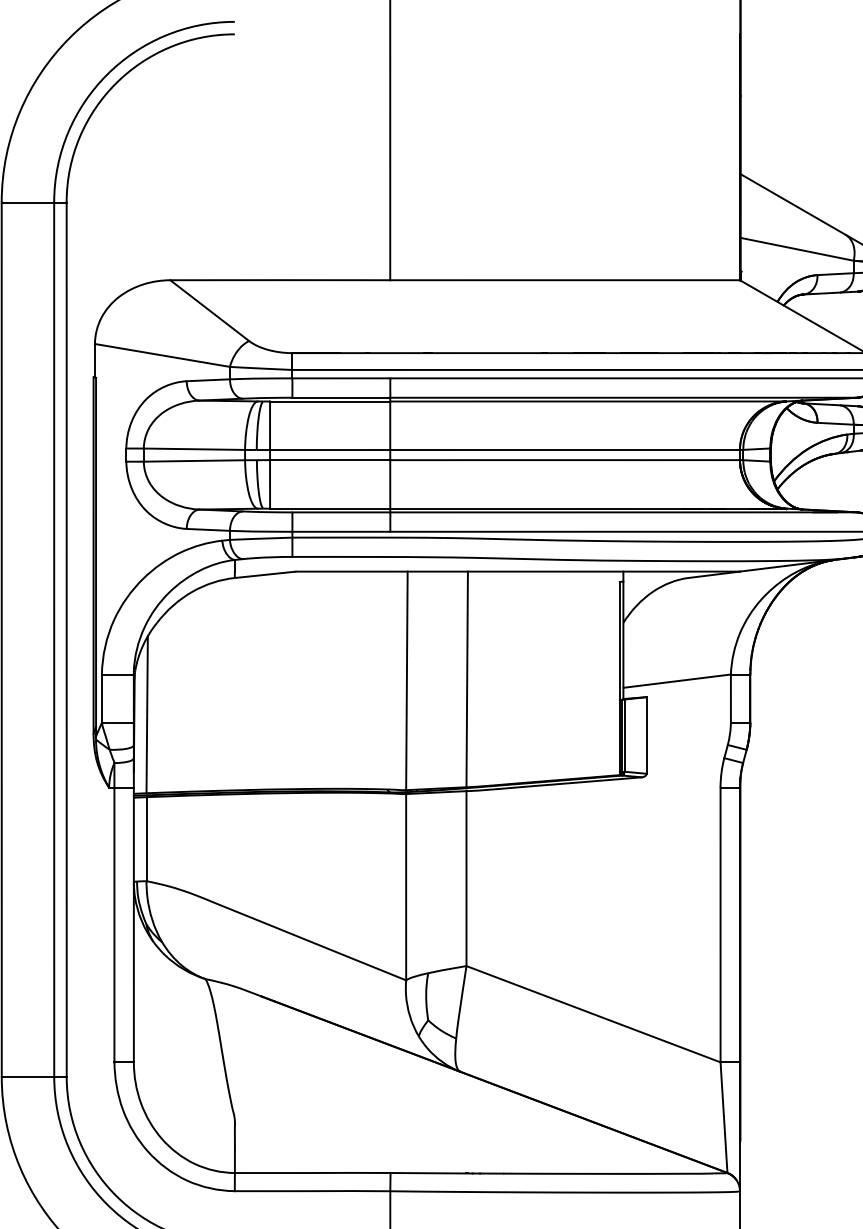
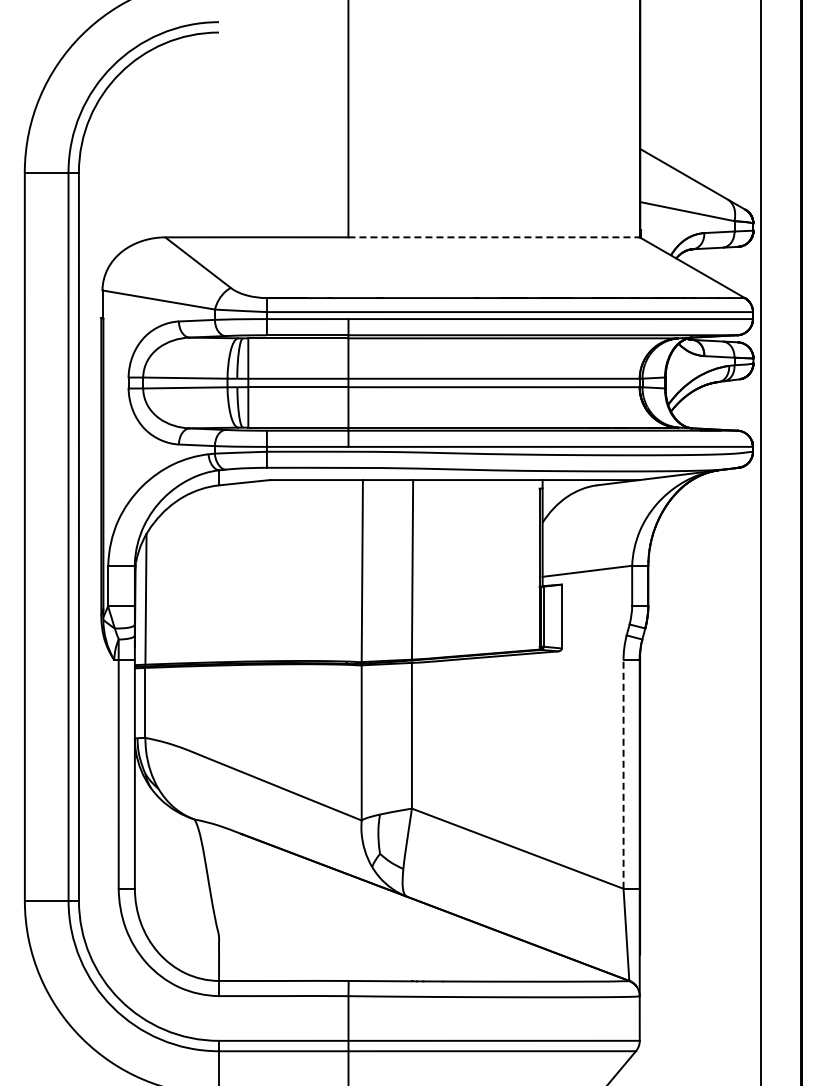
line: (565, 280) -> (494, 237), solid -> dashed
line: (720, 923) -> (623, 773), solid -> dashed

